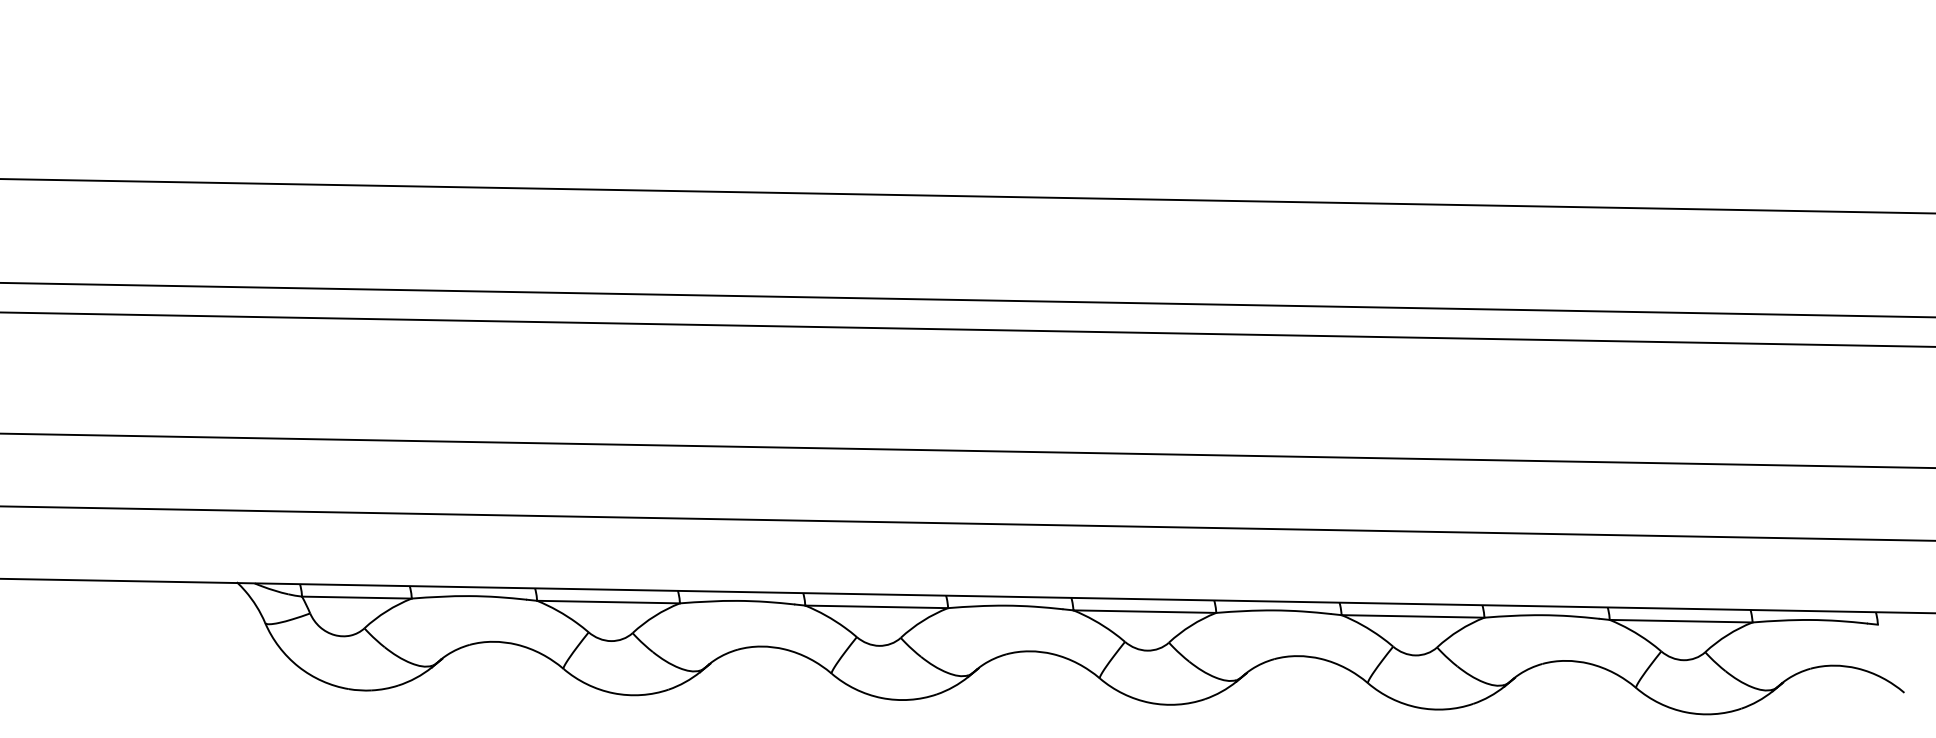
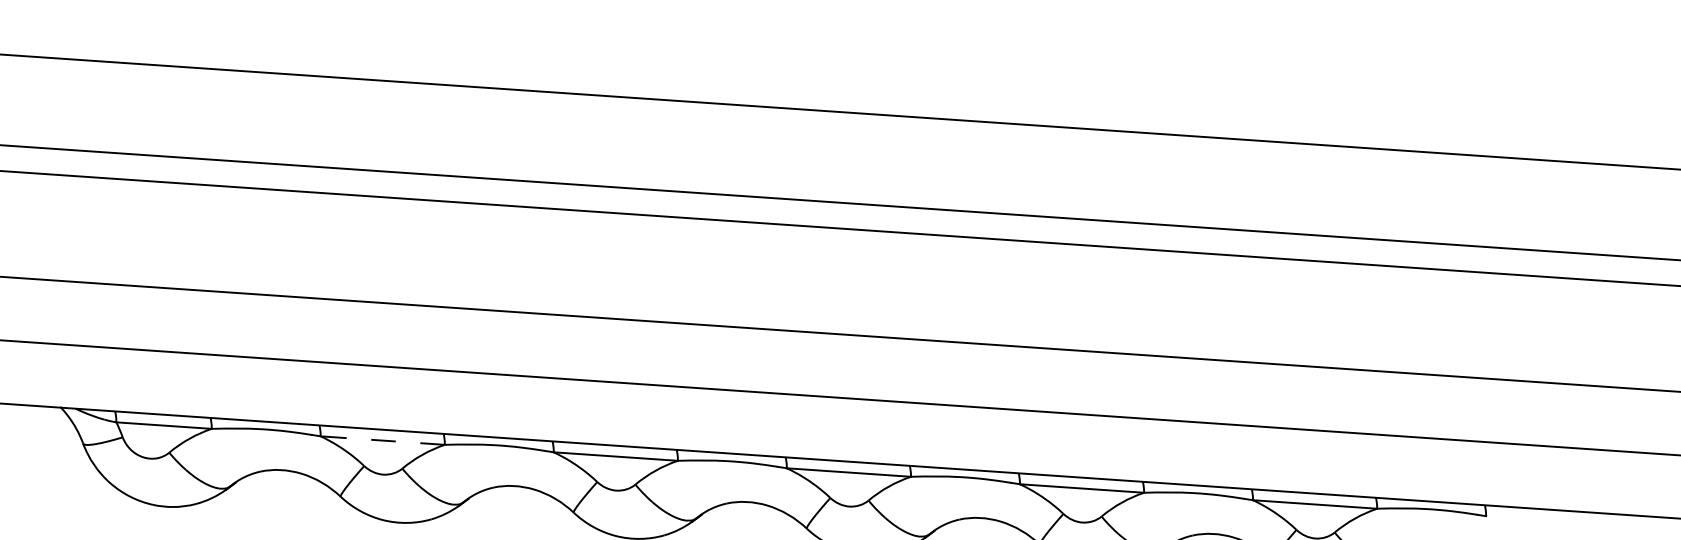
line: (608, 602) -> (382, 440), solid -> dashed

